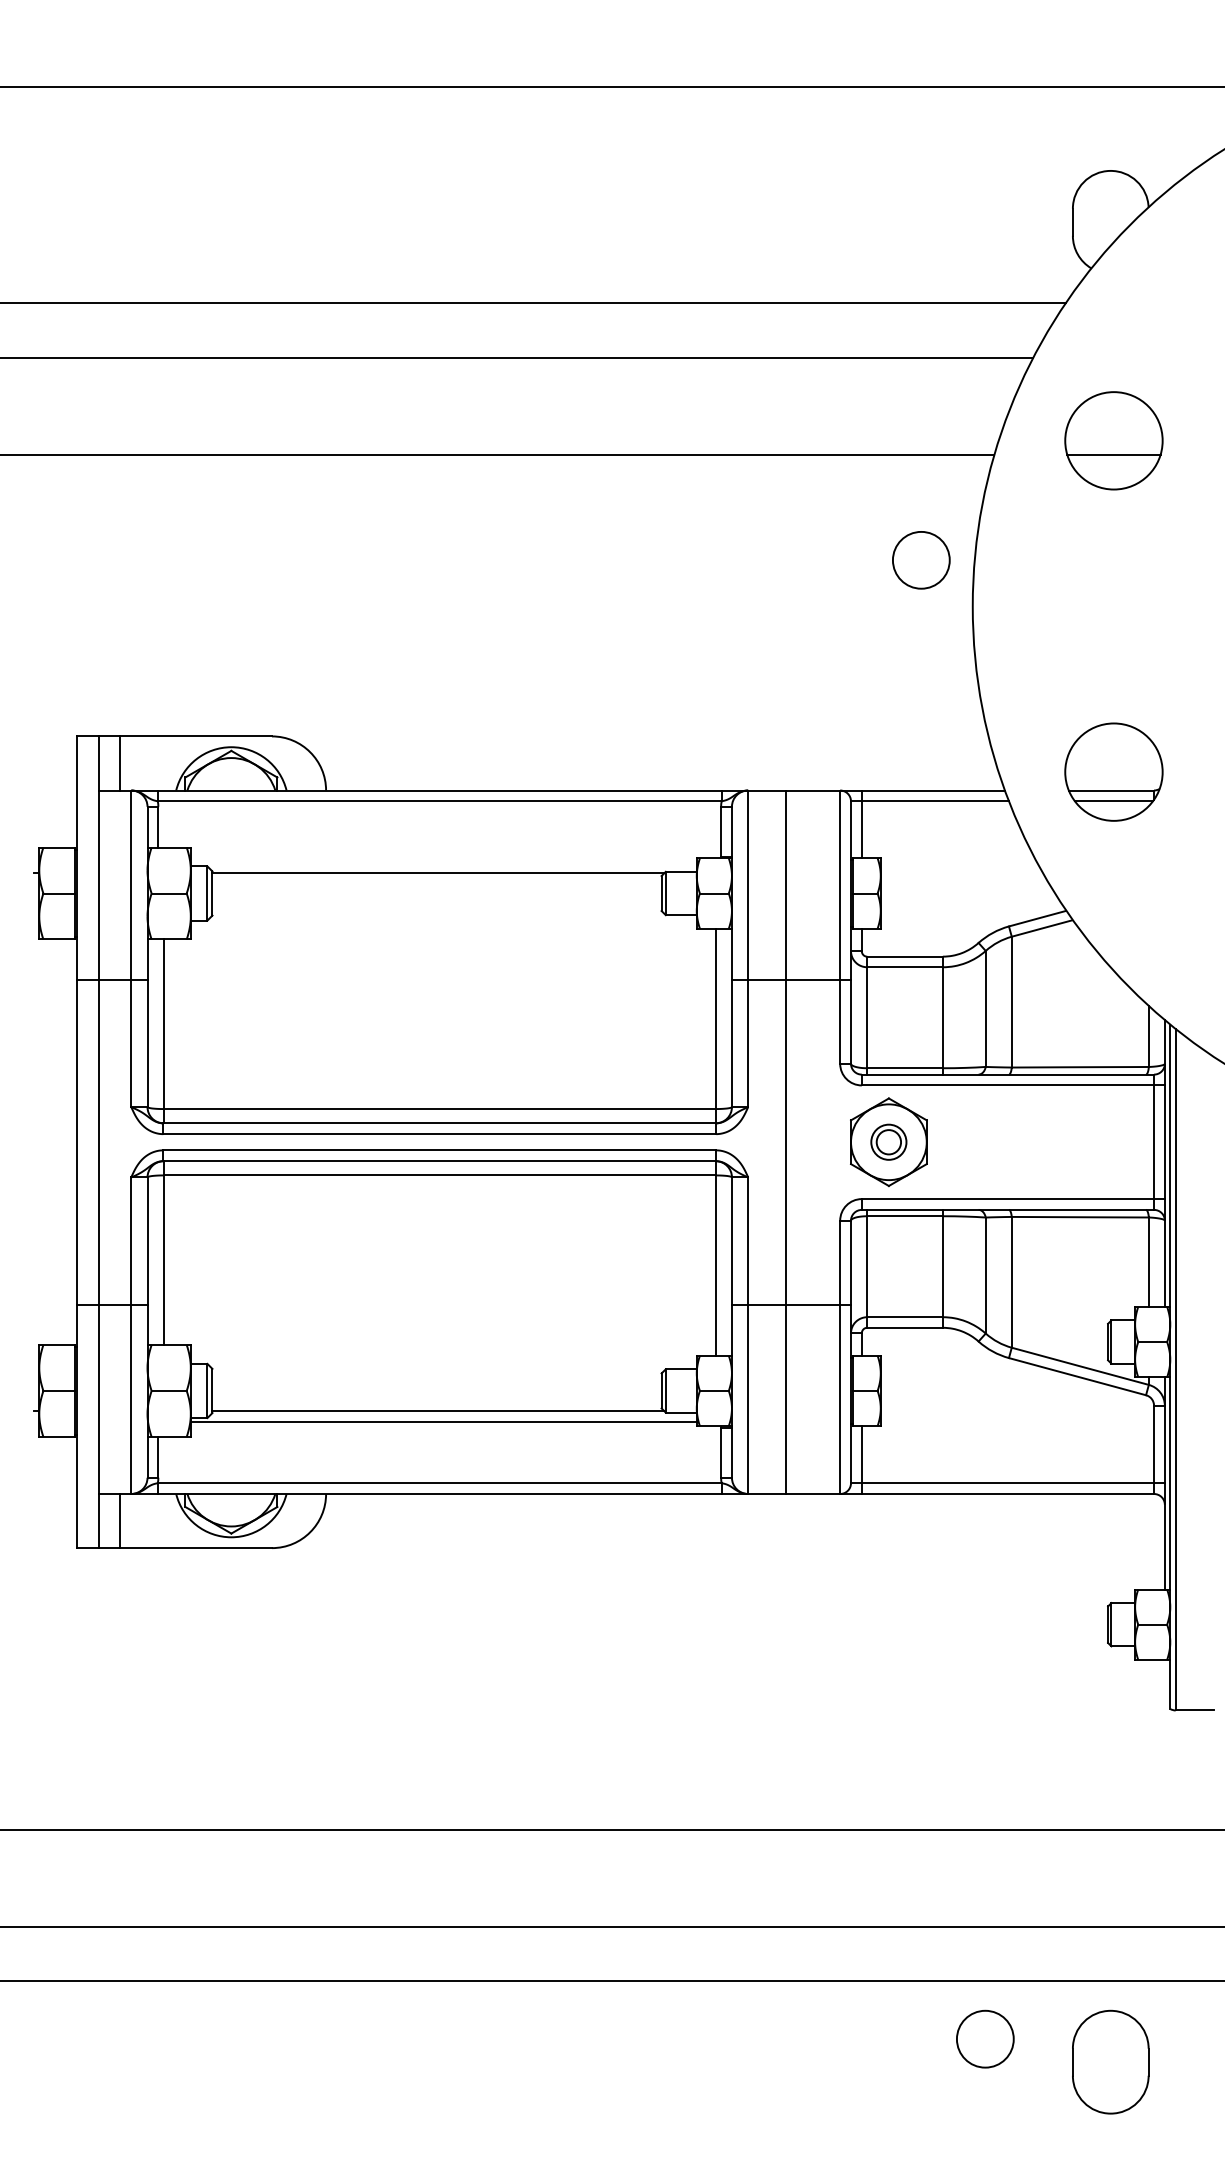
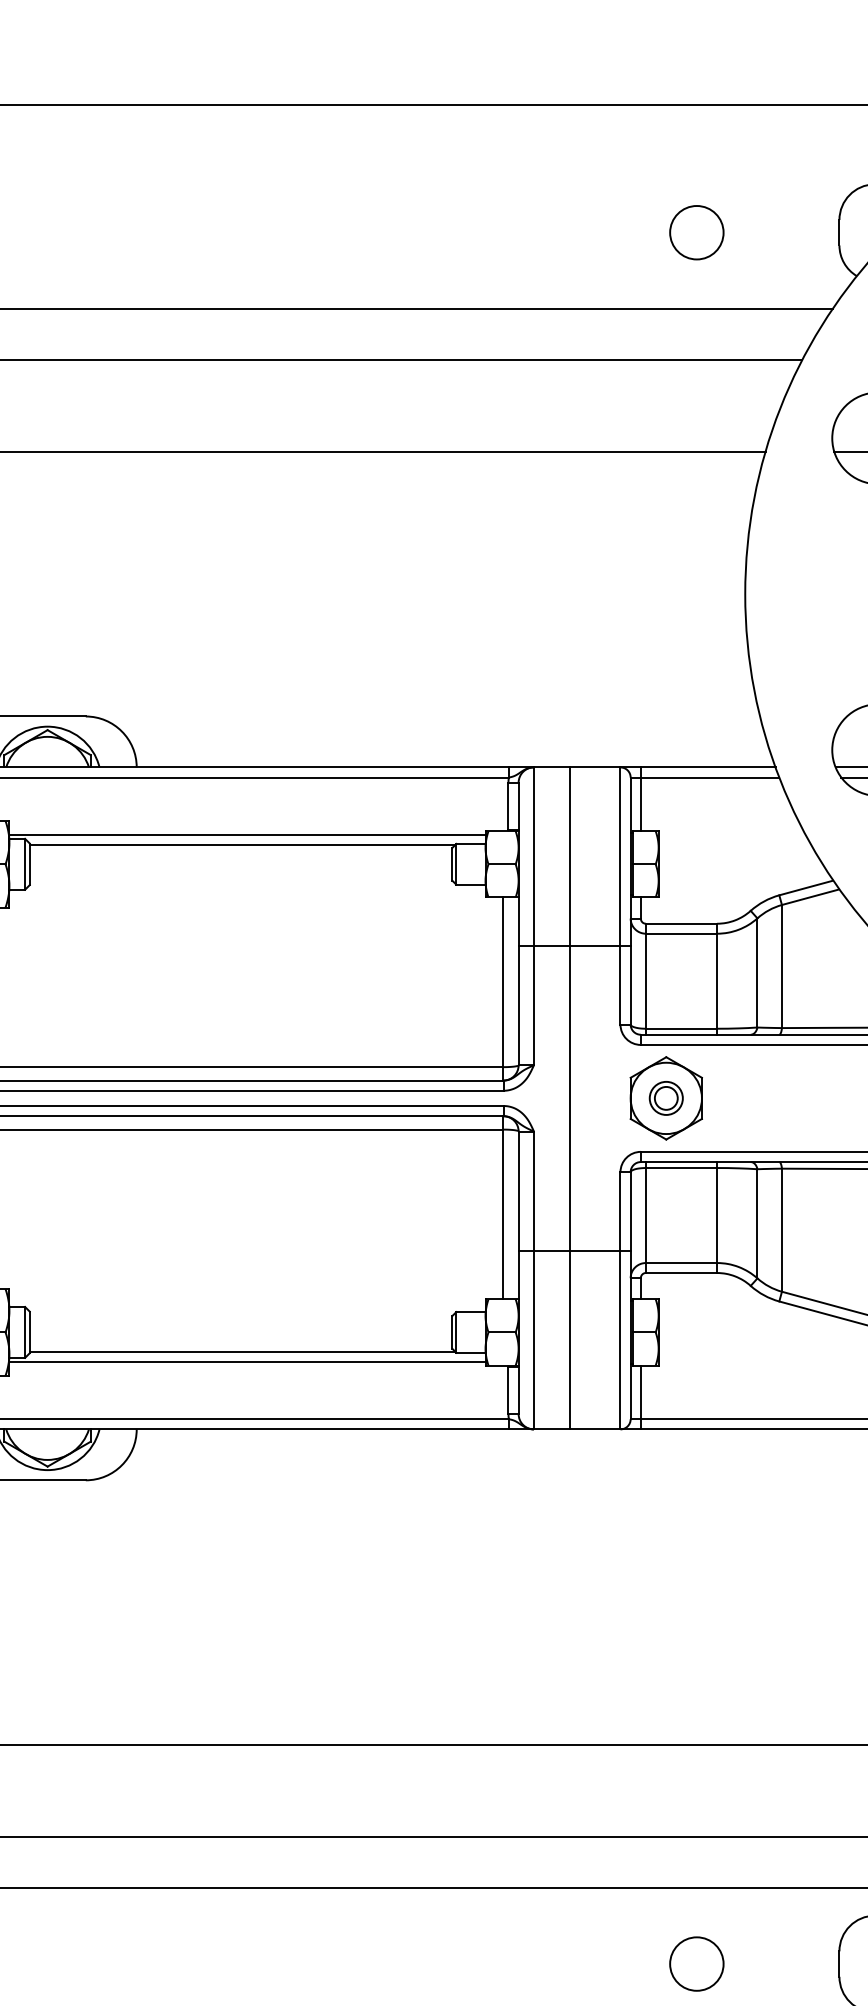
circle: (921, 560) -> (697, 232), moved
line: (443, 862) -> (247, 835), added
circle: (985, 2038) -> (697, 1963), moved

